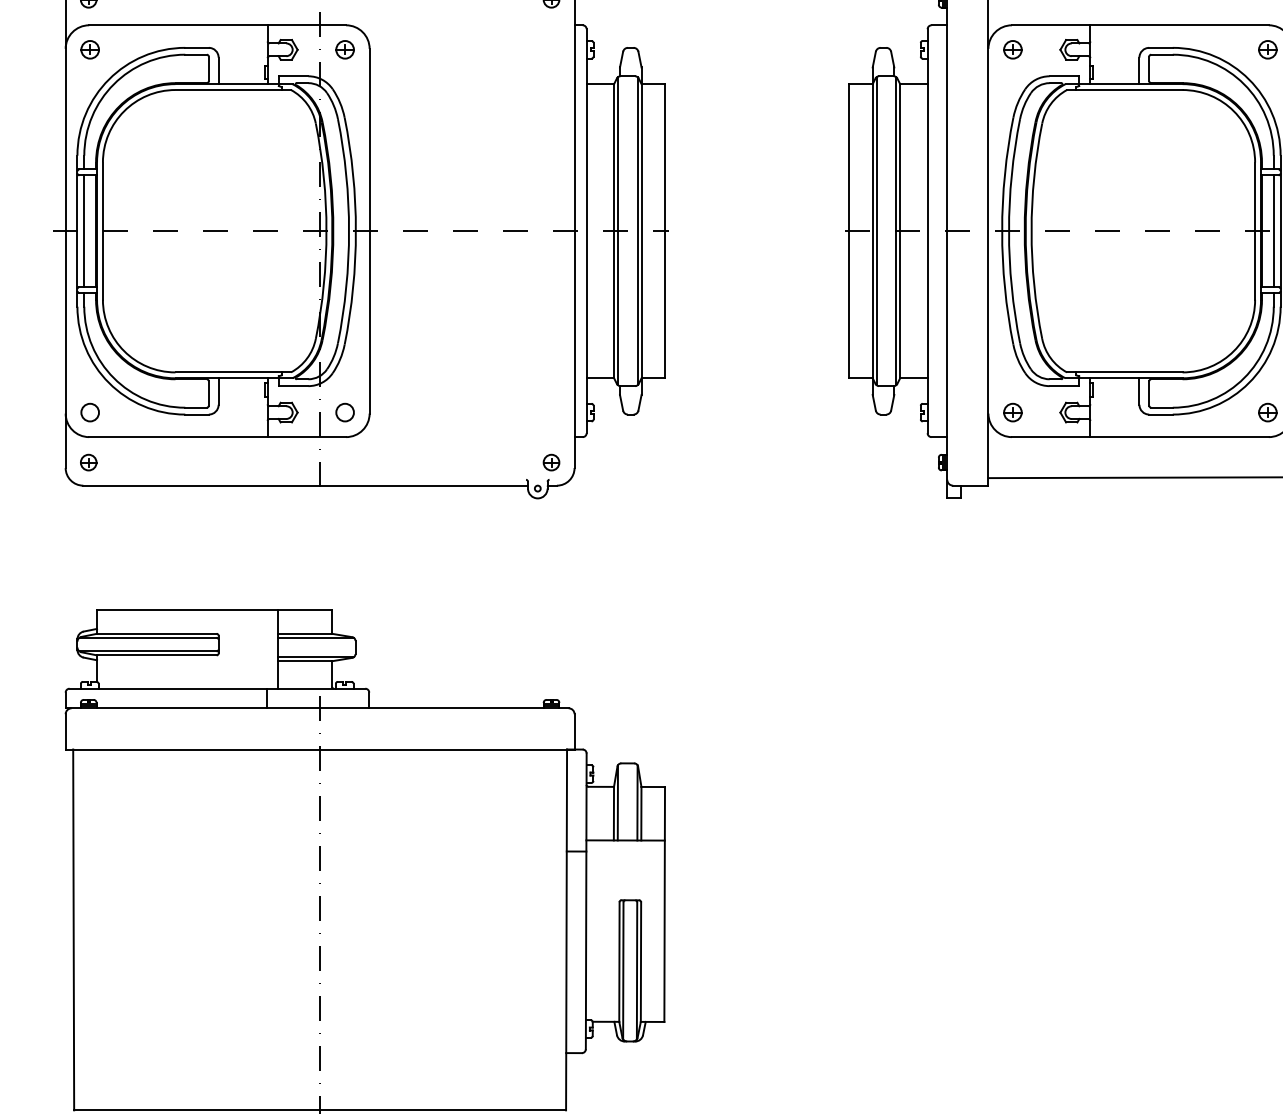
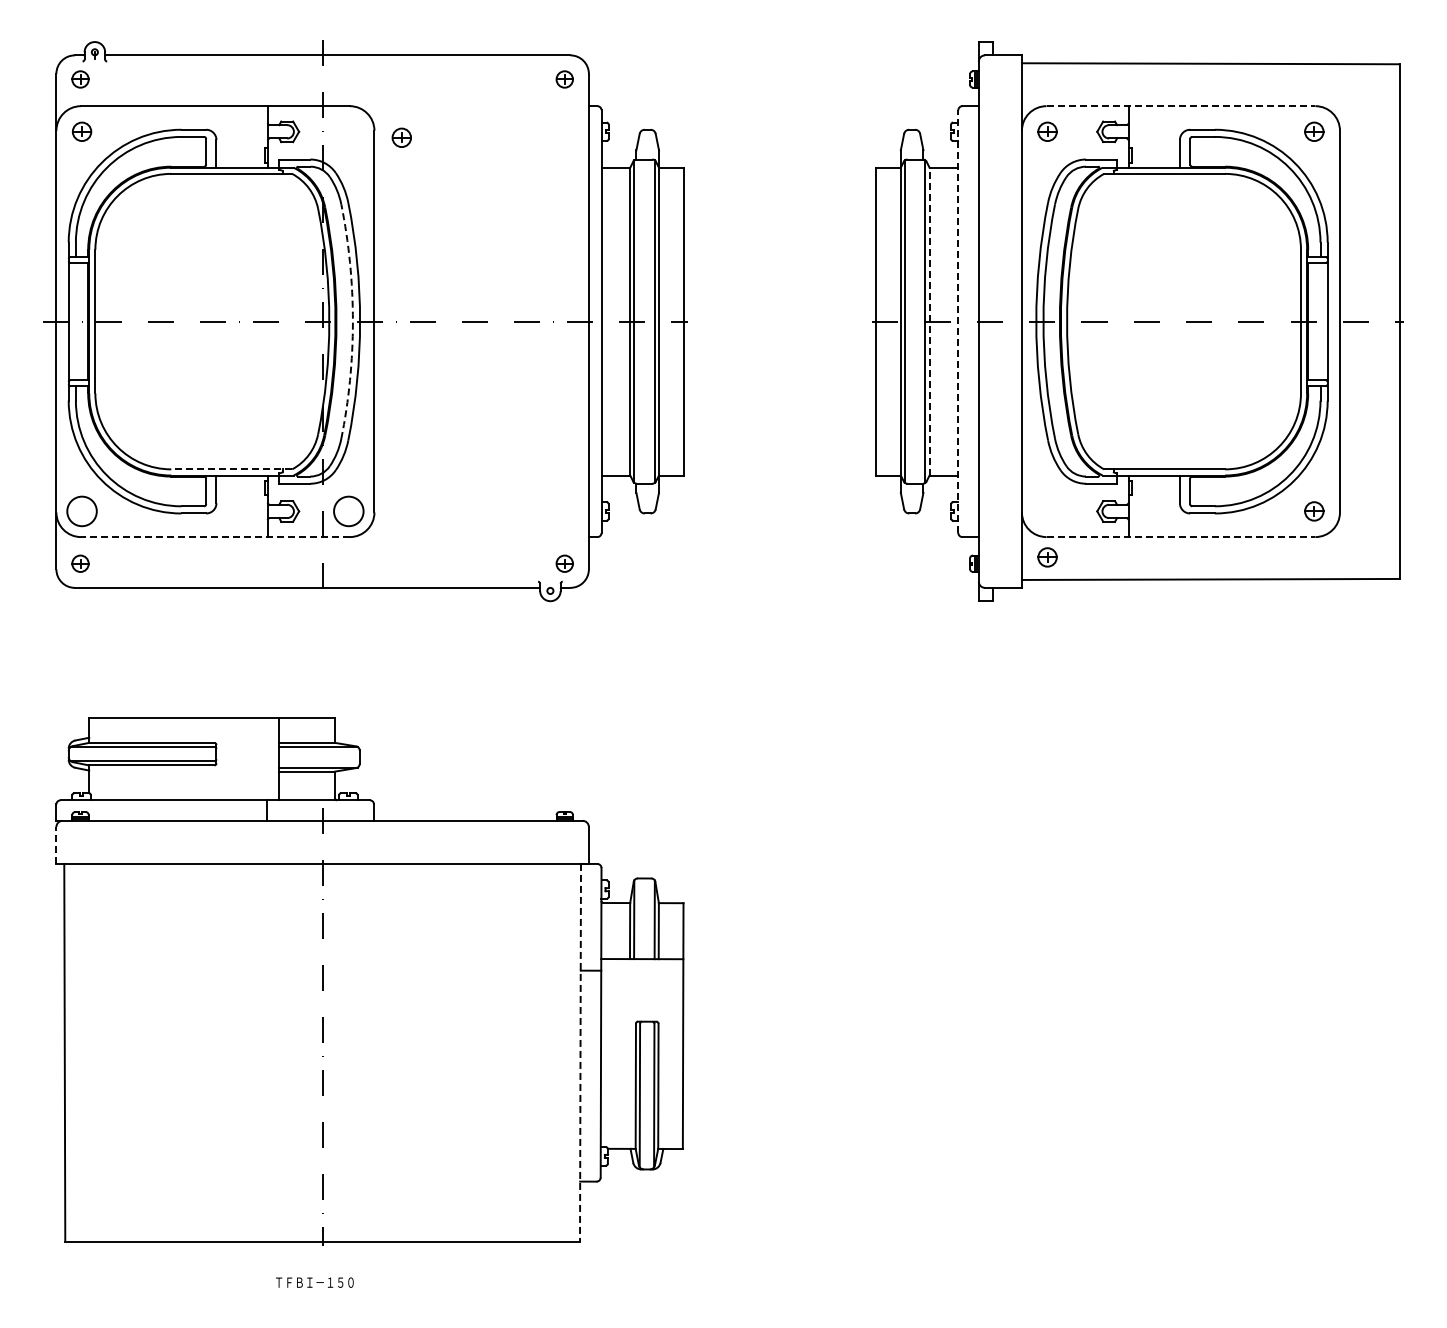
line: (1140, 25) -> (1181, 106), solid -> dashed
part: (344, 49) -> (401, 137), moved
line: (83, 231) -> (75, 321), removed
arc: (348, 231) -> (352, 321), solid -> dashed
line: (900, 231) -> (929, 321), solid -> dashed
line: (927, 231) -> (958, 321), solid -> dashed
line: (1273, 231) -> (1320, 321), removed
line: (233, 372) -> (231, 469), solid -> dashed
circle: (89, 412) -> (81, 511), size x1.6
circle: (344, 412) -> (348, 511), size x1.6
part: (1012, 412) -> (1047, 557), moved
line: (216, 437) -> (214, 537), solid -> dashed
line: (1140, 437) -> (1181, 537), solid -> dashed
line: (65, 730) -> (56, 844), solid -> dashed
line: (566, 929) -> (580, 1052), solid -> dashed

